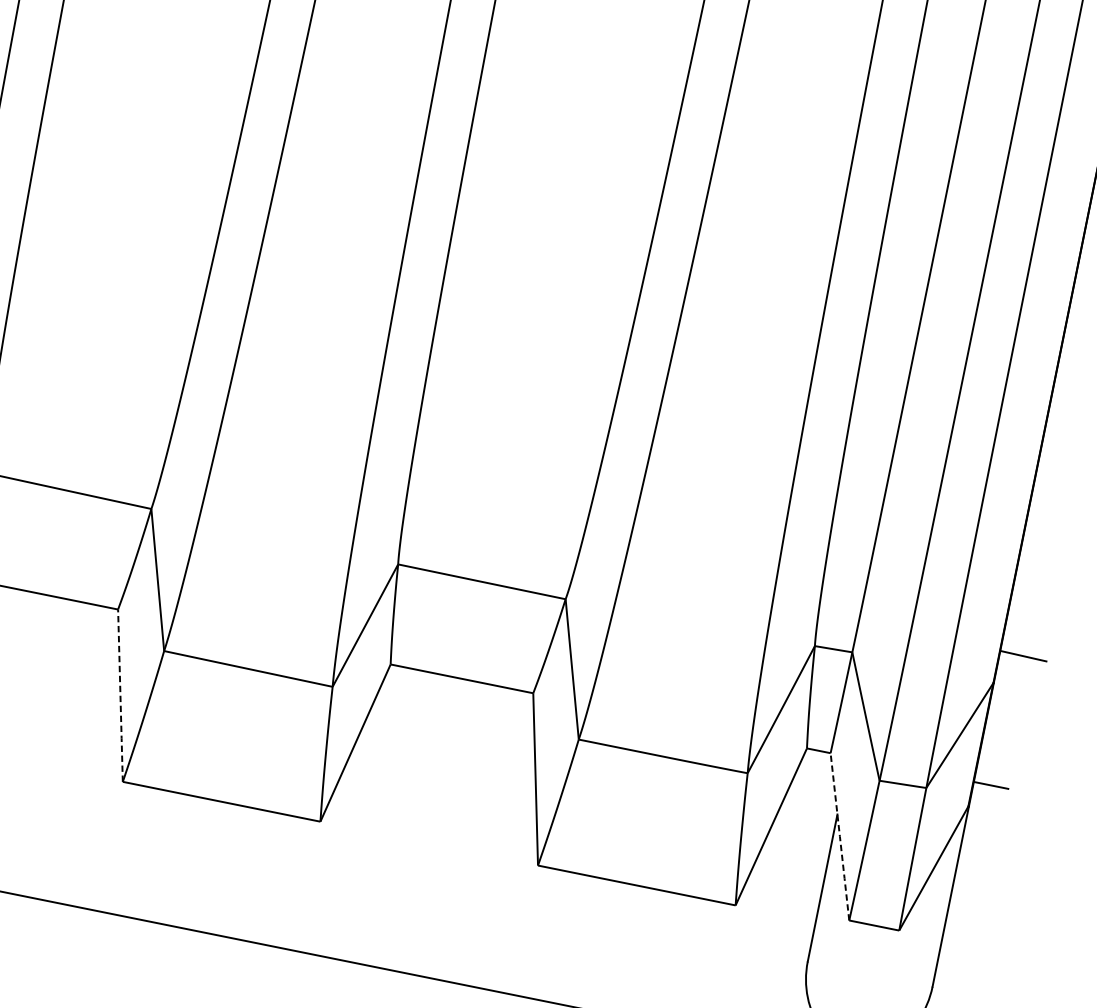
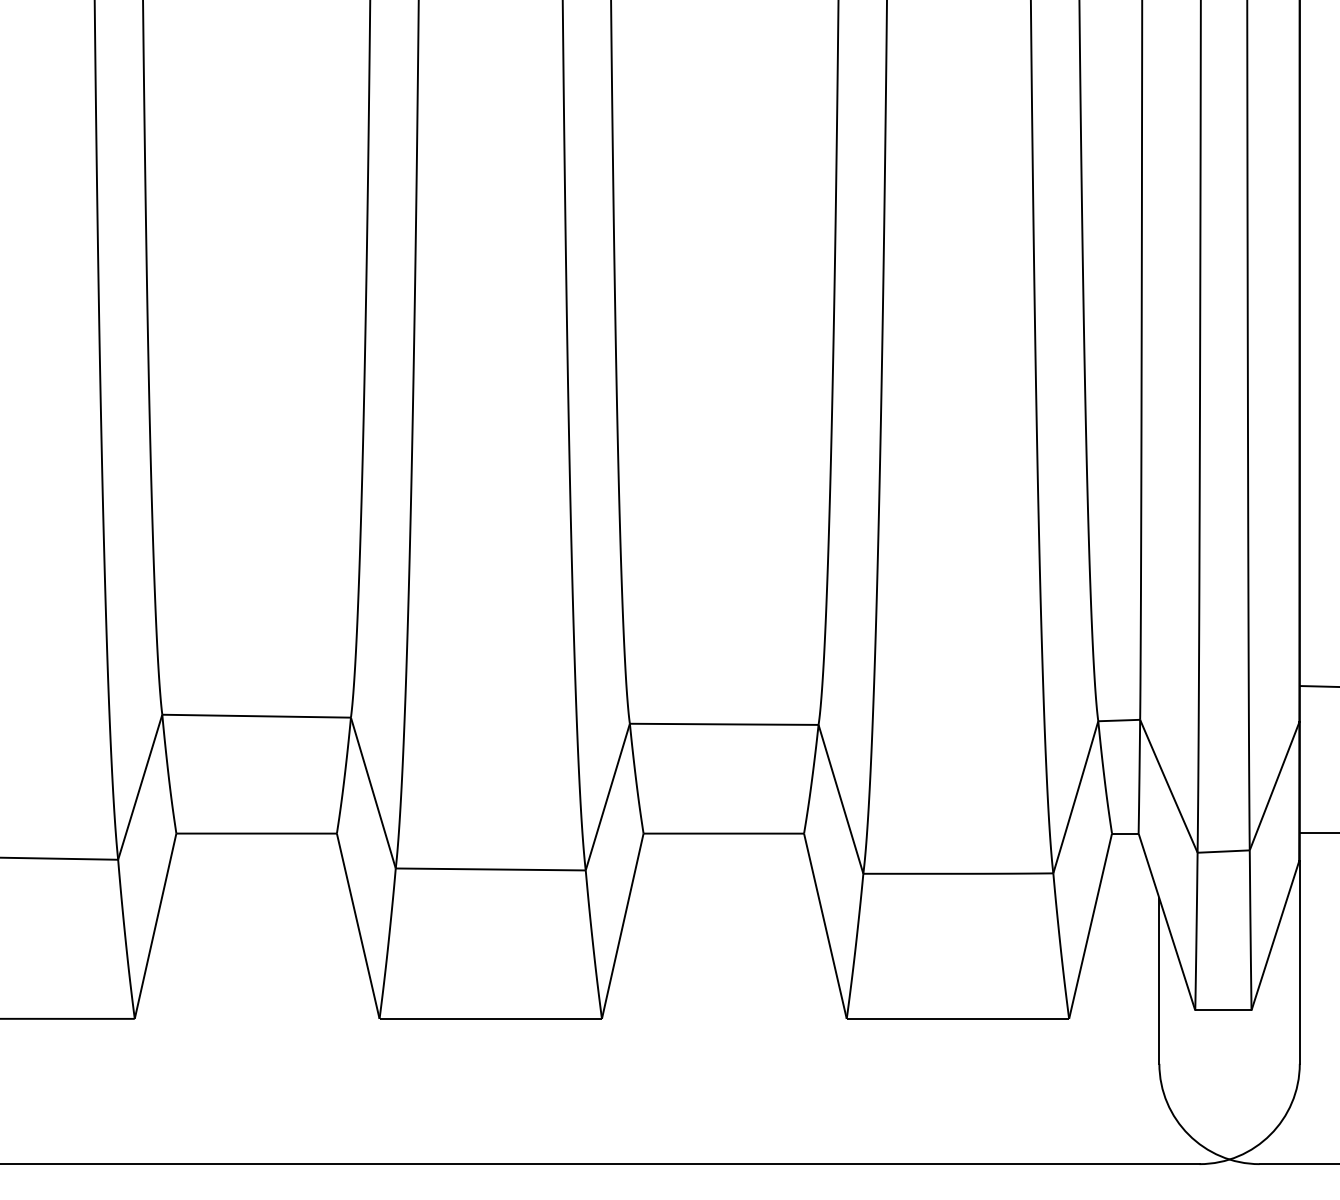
line: (120, 695) -> (358, 926), dashed -> solid
line: (839, 836) -> (1166, 921), dashed -> solid

